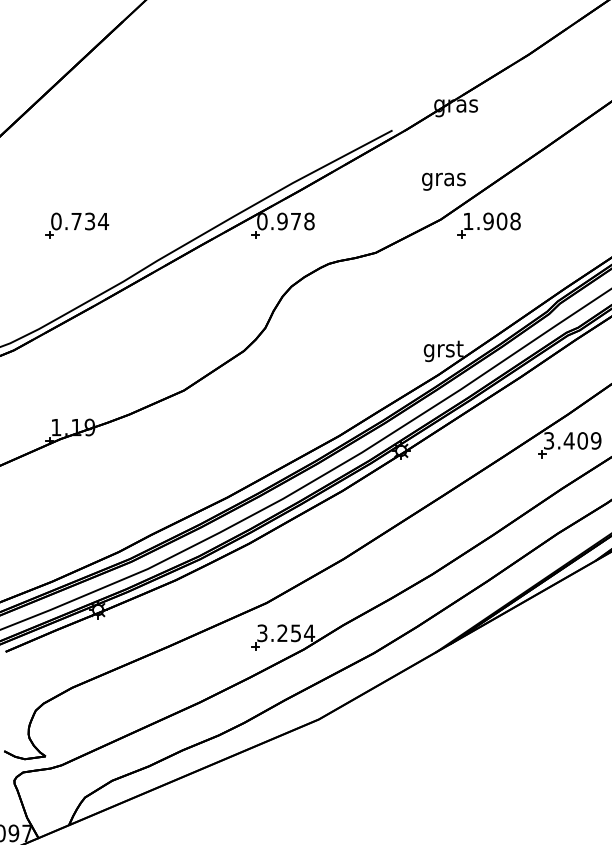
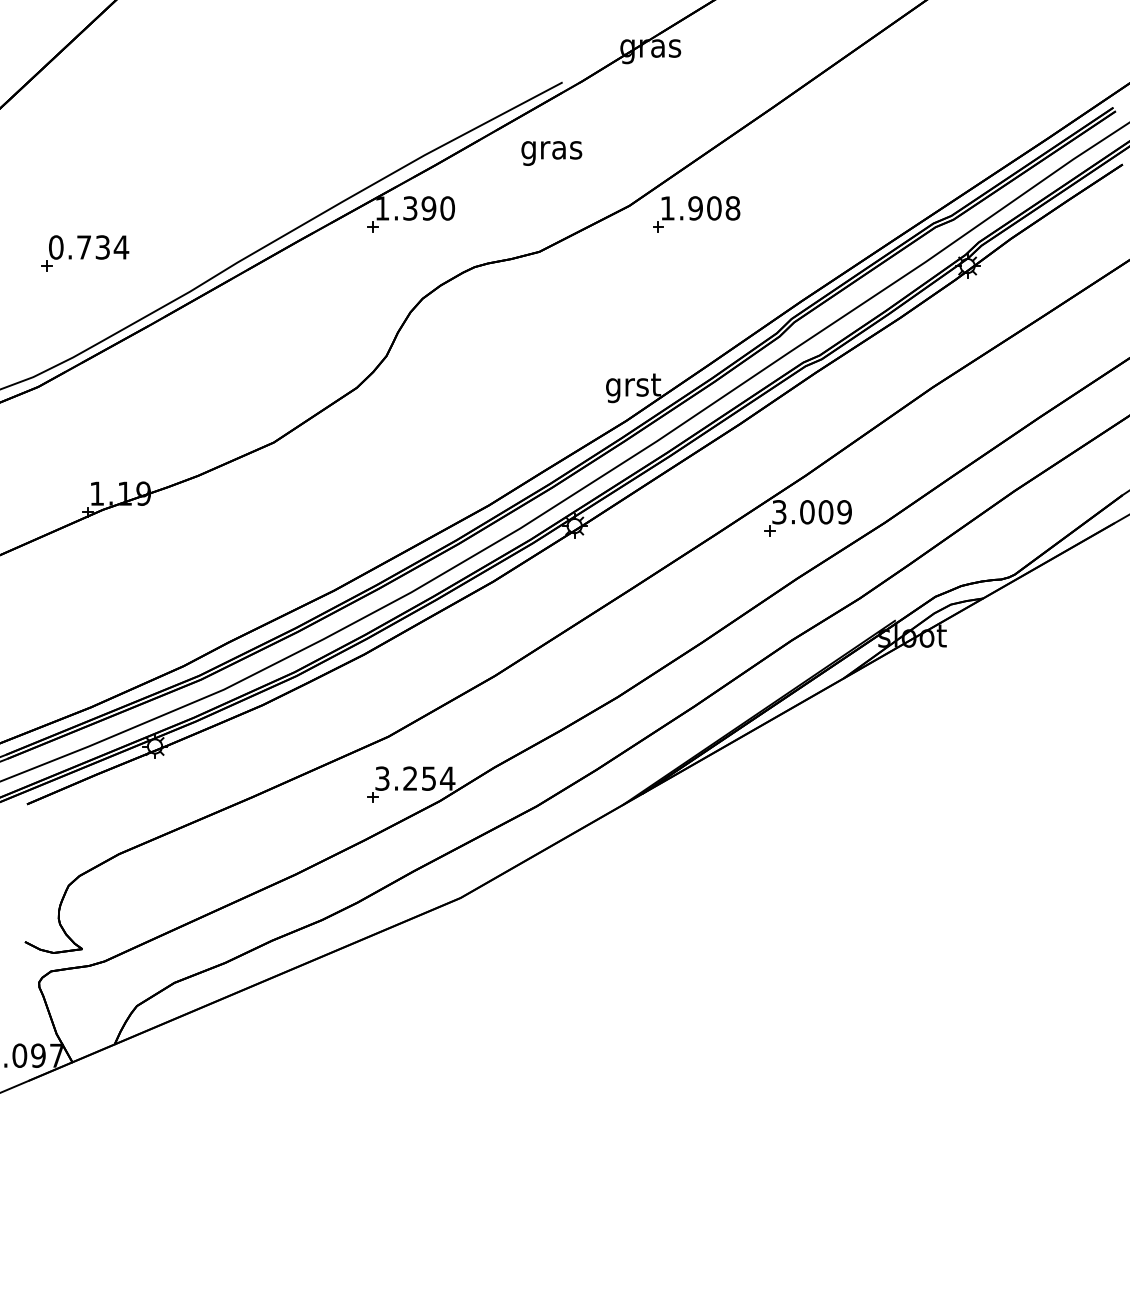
text: (443, 181) -> (551, 153), moved
text: (286, 221) -> (415, 208), 0.978 -> 1.390
part: (77, 225) -> (85, 253), moved
text: (569, 441) -> (807, 512), 3.409 -> 3.009

